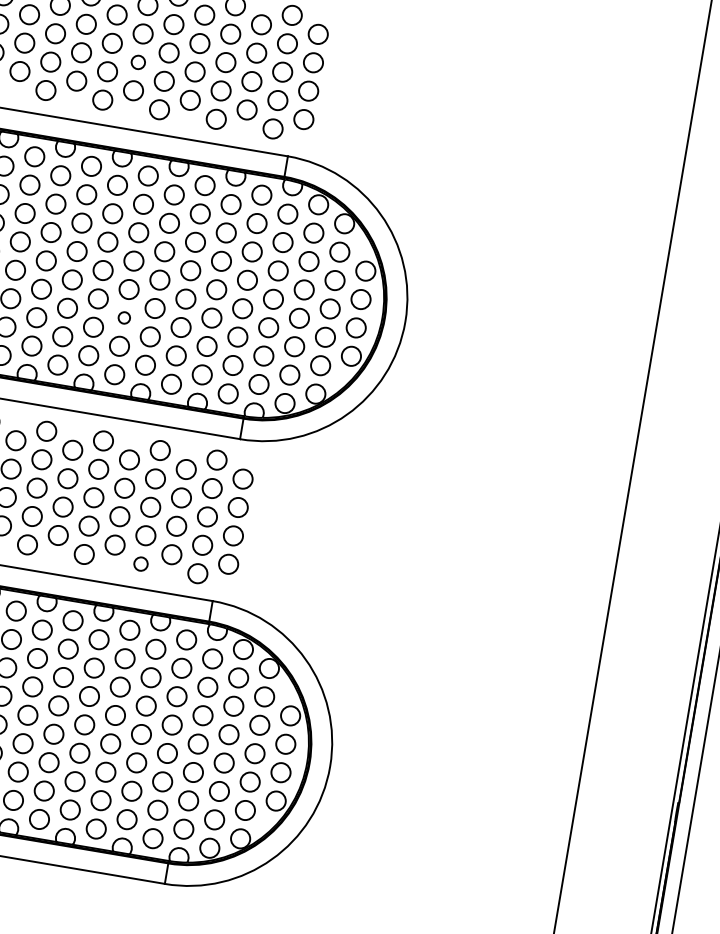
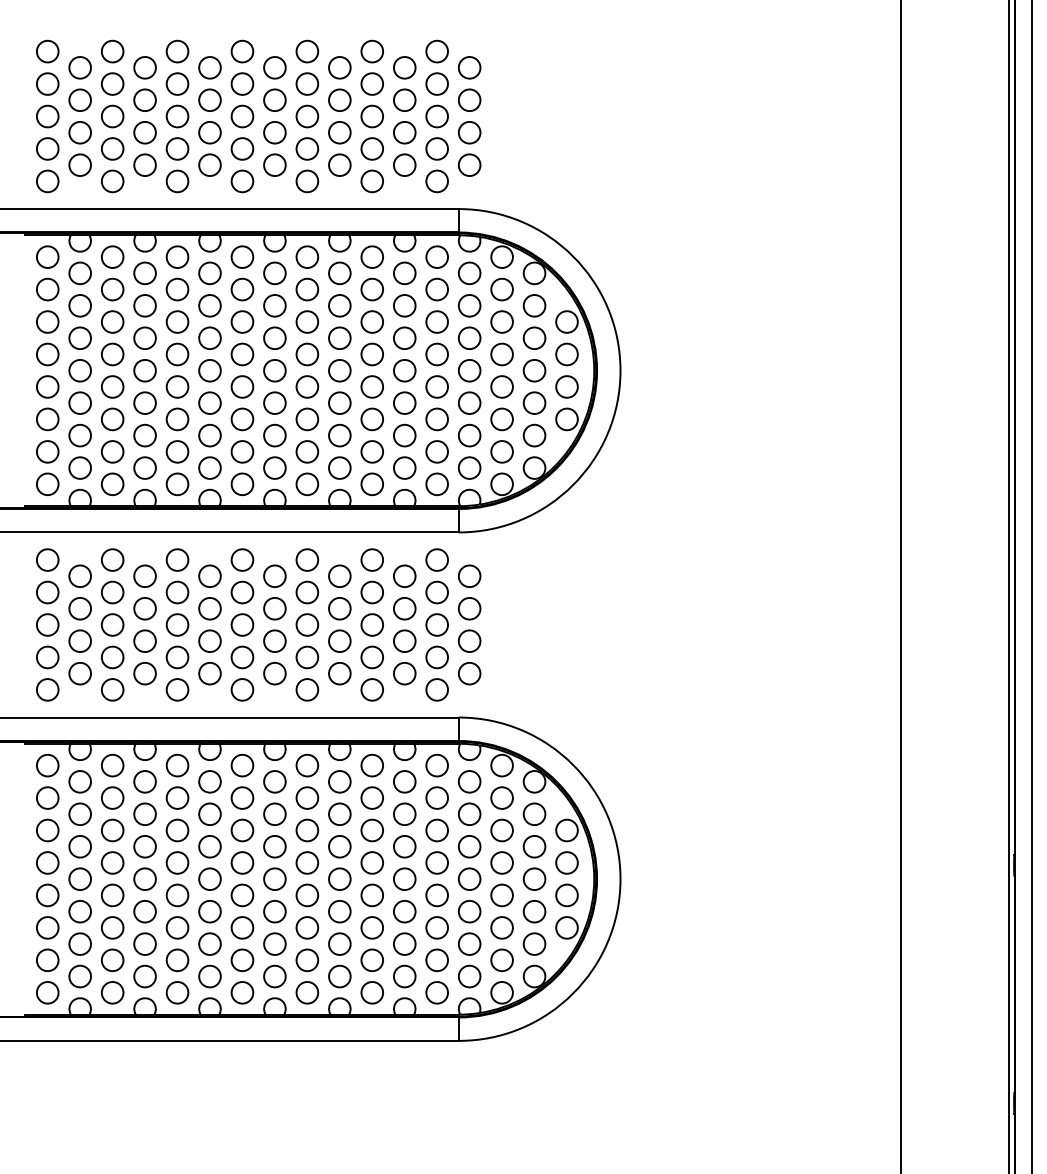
circle: (138, 62) -> (274, 132), size x1.43
circle: (124, 318) -> (307, 419), size x1.67
circle: (140, 563) -> (371, 689), size x1.43

